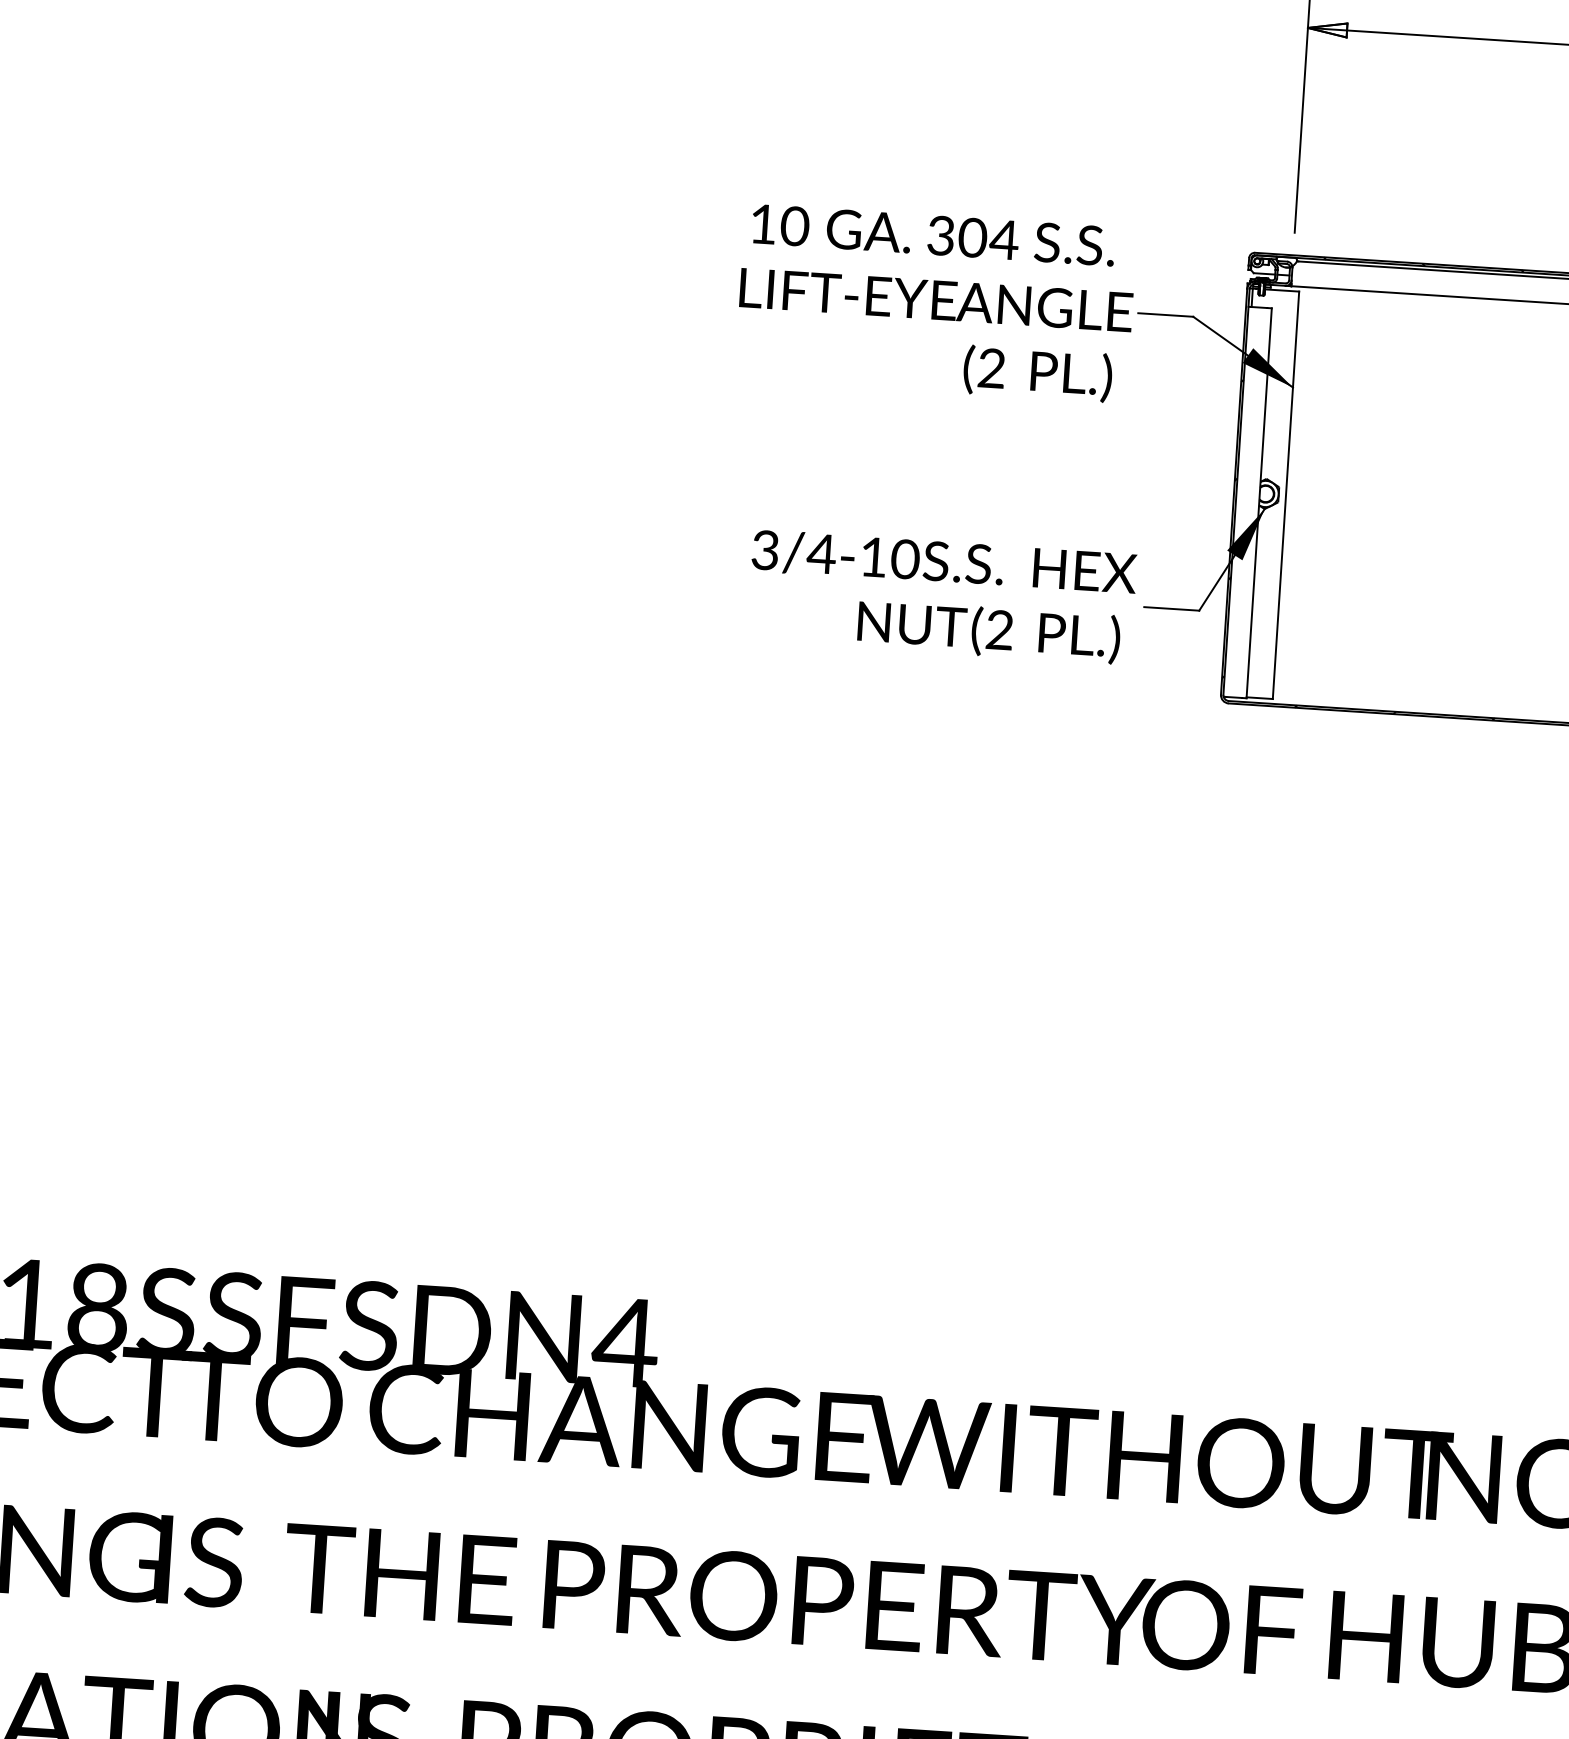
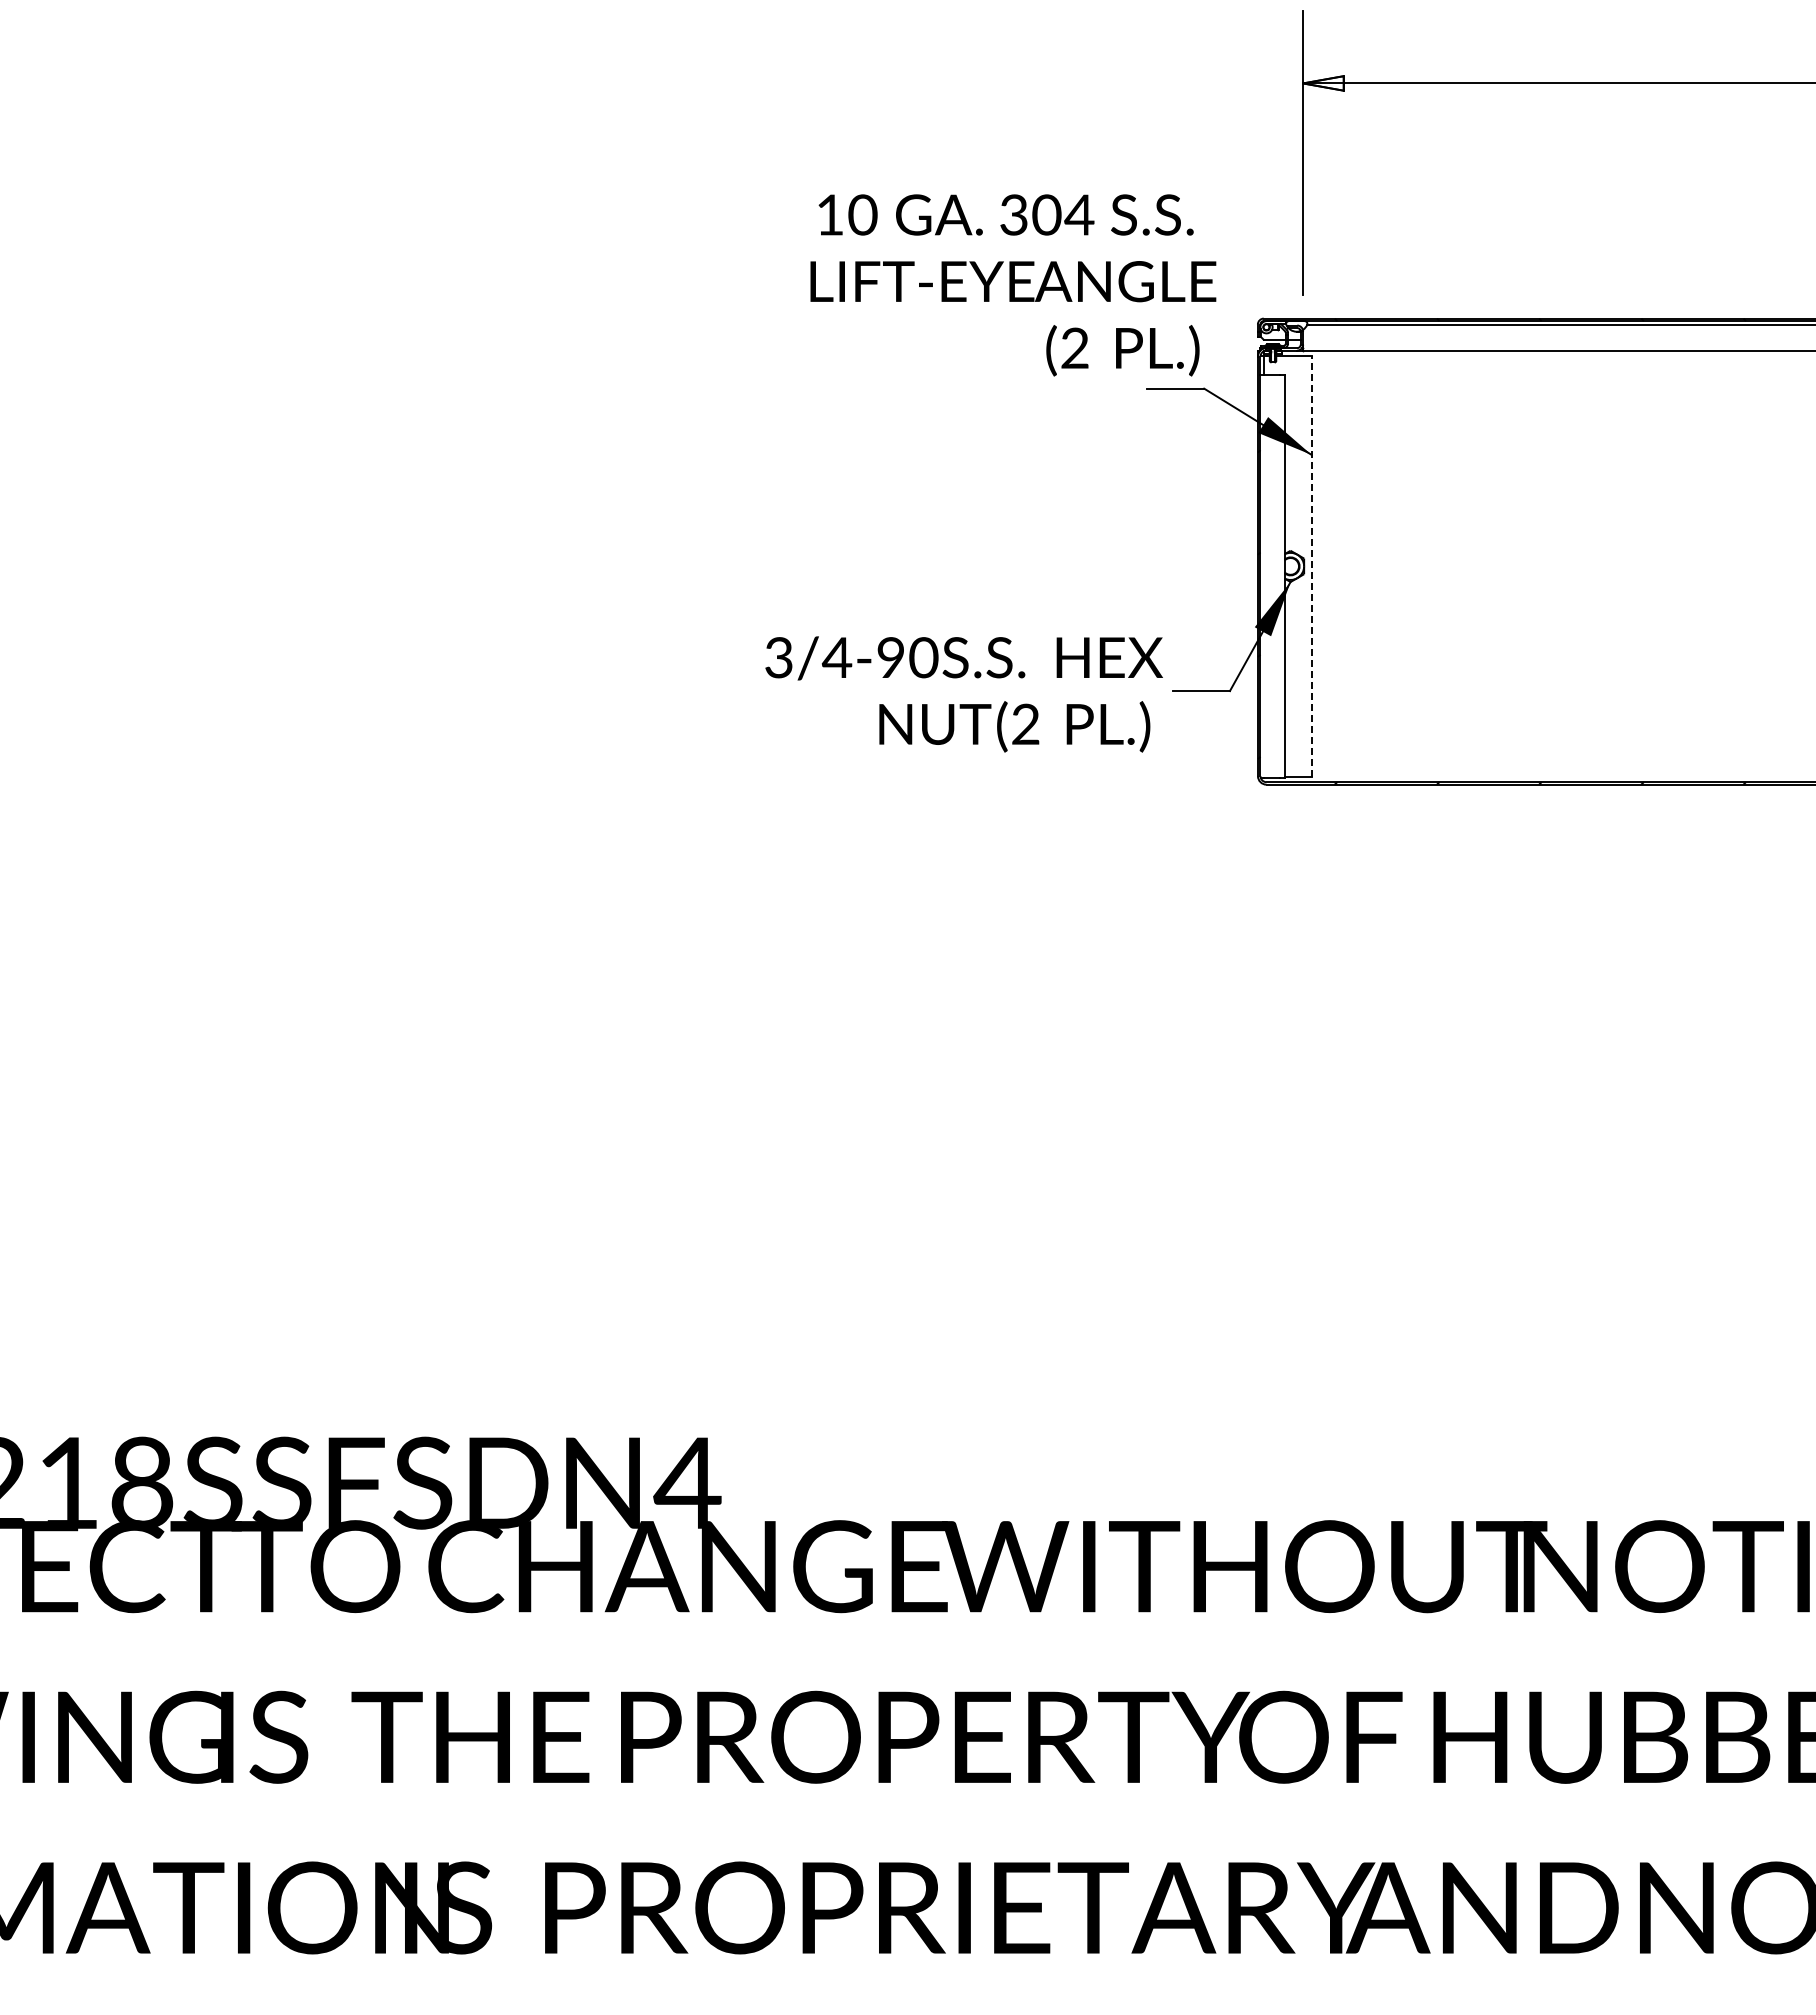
text: (936, 303) -> (1013, 285), moved
line: (1285, 495) -> (1311, 566), solid -> dashed
text: (873, 557) -> (890, 657), 3/4-10 -> 3/4-90

